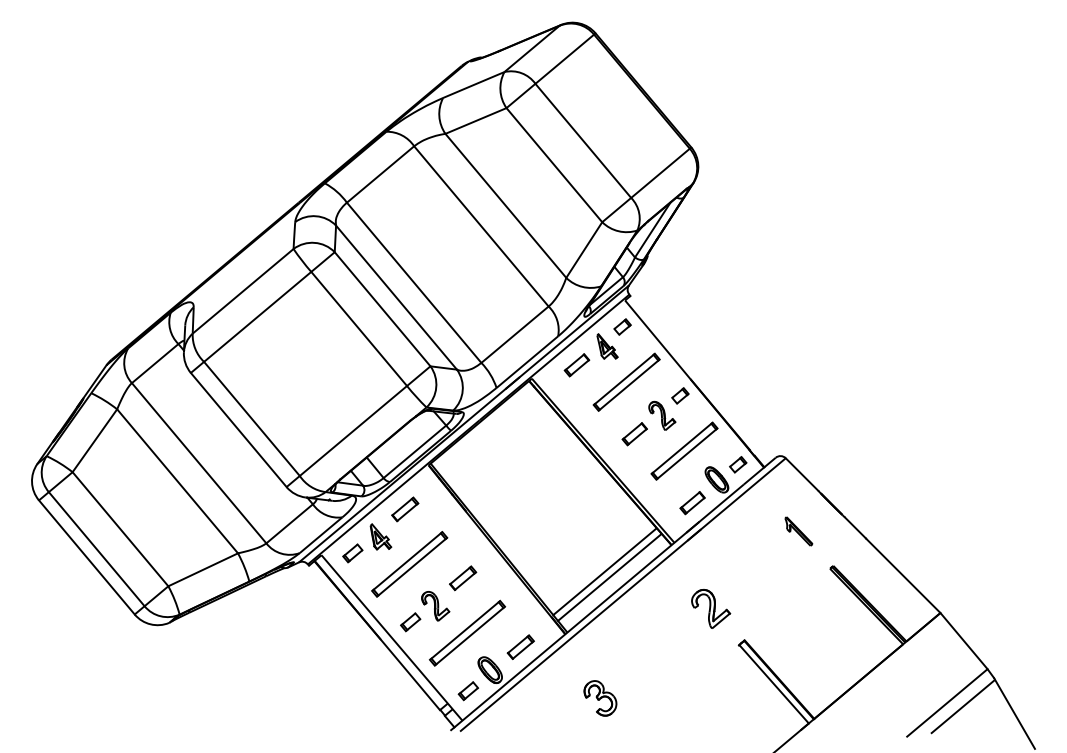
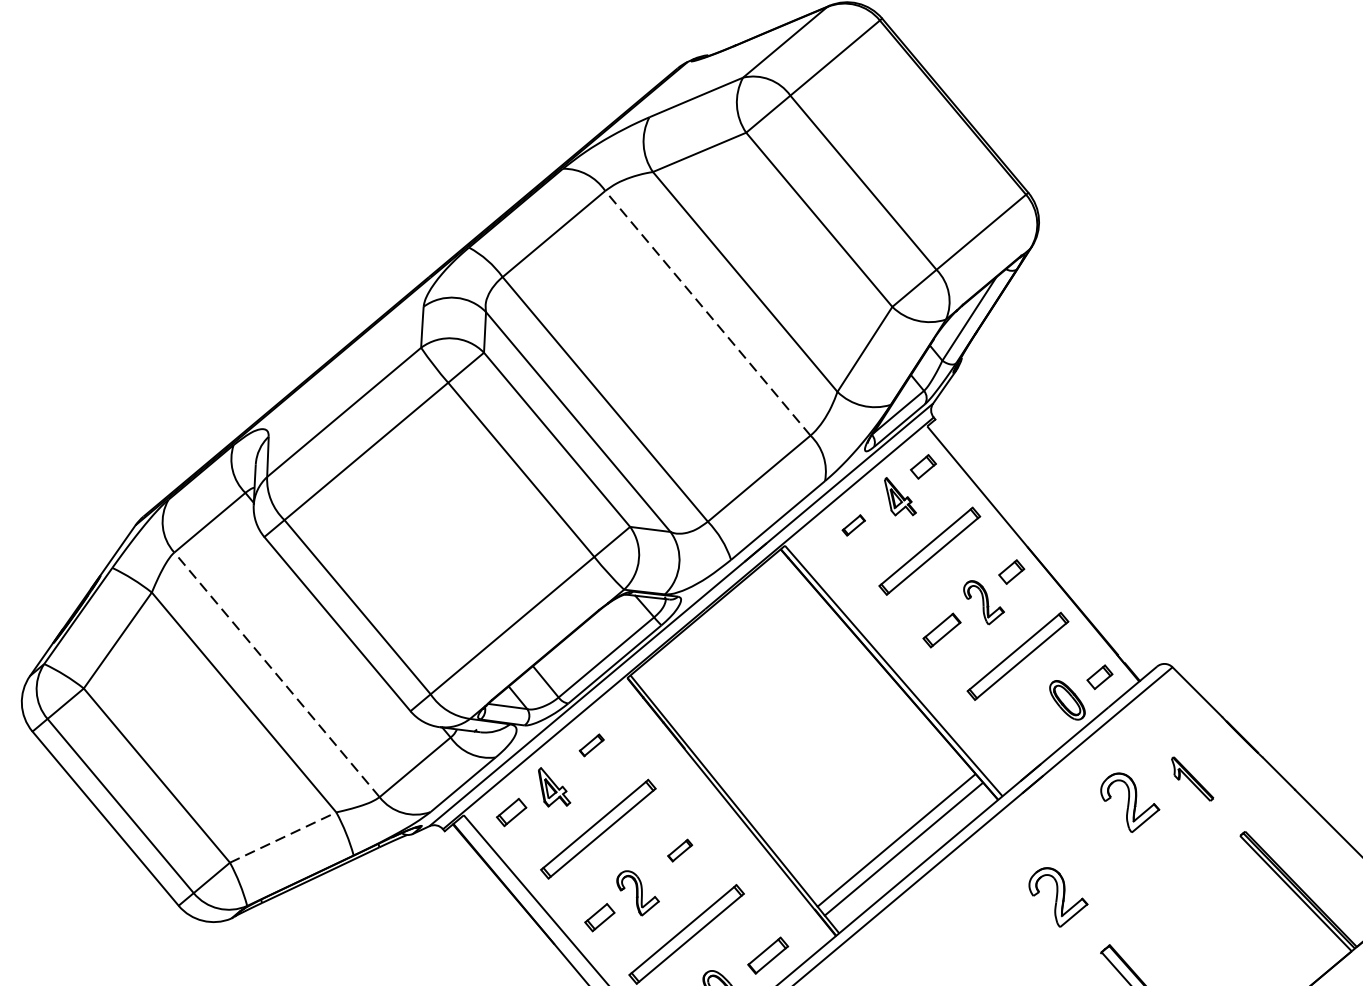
line: (481, 226) -> (708, 313), solid -> dashed
part: (576, 365) -> (853, 525), size x0.6
line: (199, 463) -> (277, 675), solid -> dashed
part: (692, 503) -> (1030, 736), removed
part: (405, 509) -> (592, 745), size x0.6
part: (758, 546) -> (1130, 801), added
line: (203, 569) -> (283, 837), solid -> dashed
part: (463, 578) -> (680, 850), size x0.6

